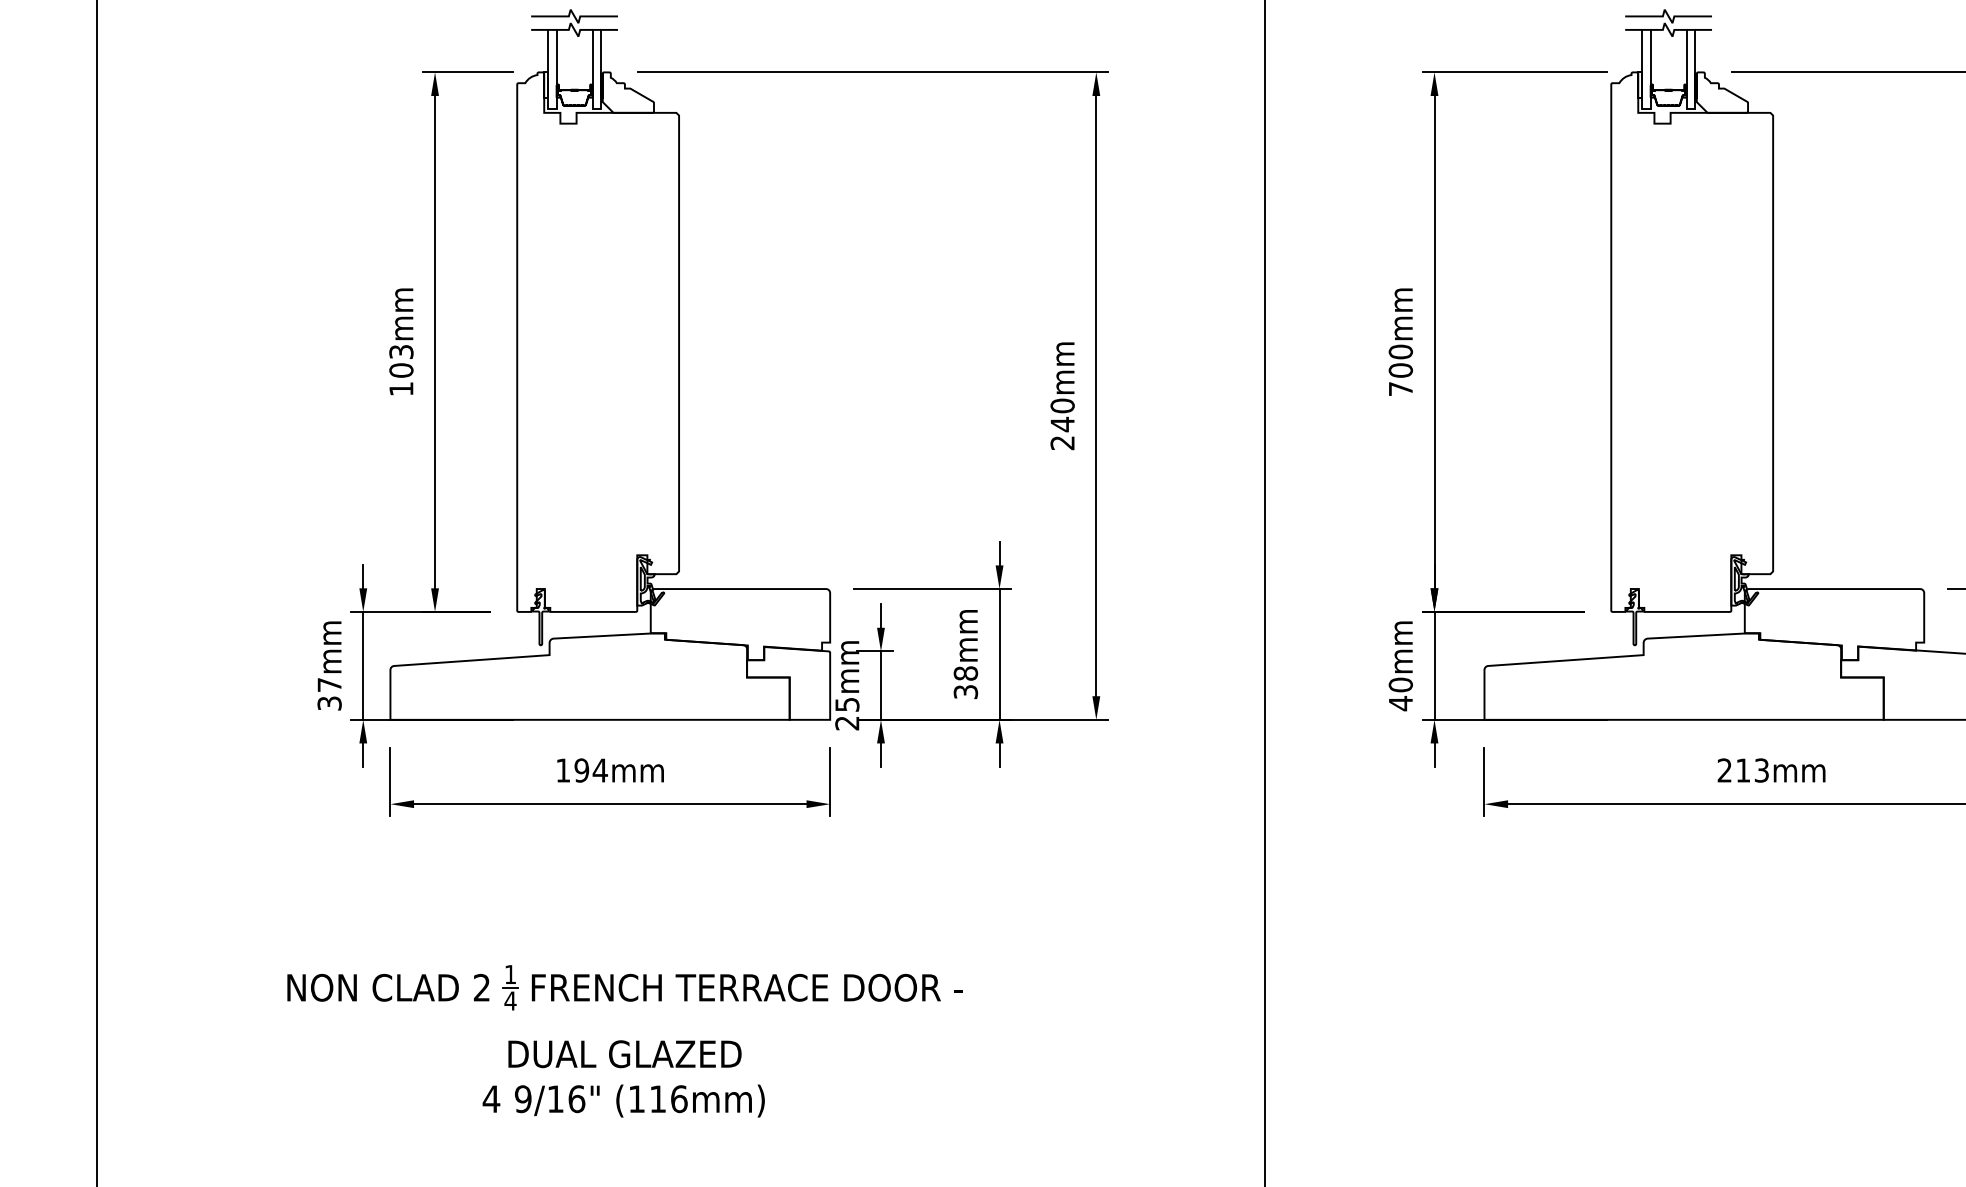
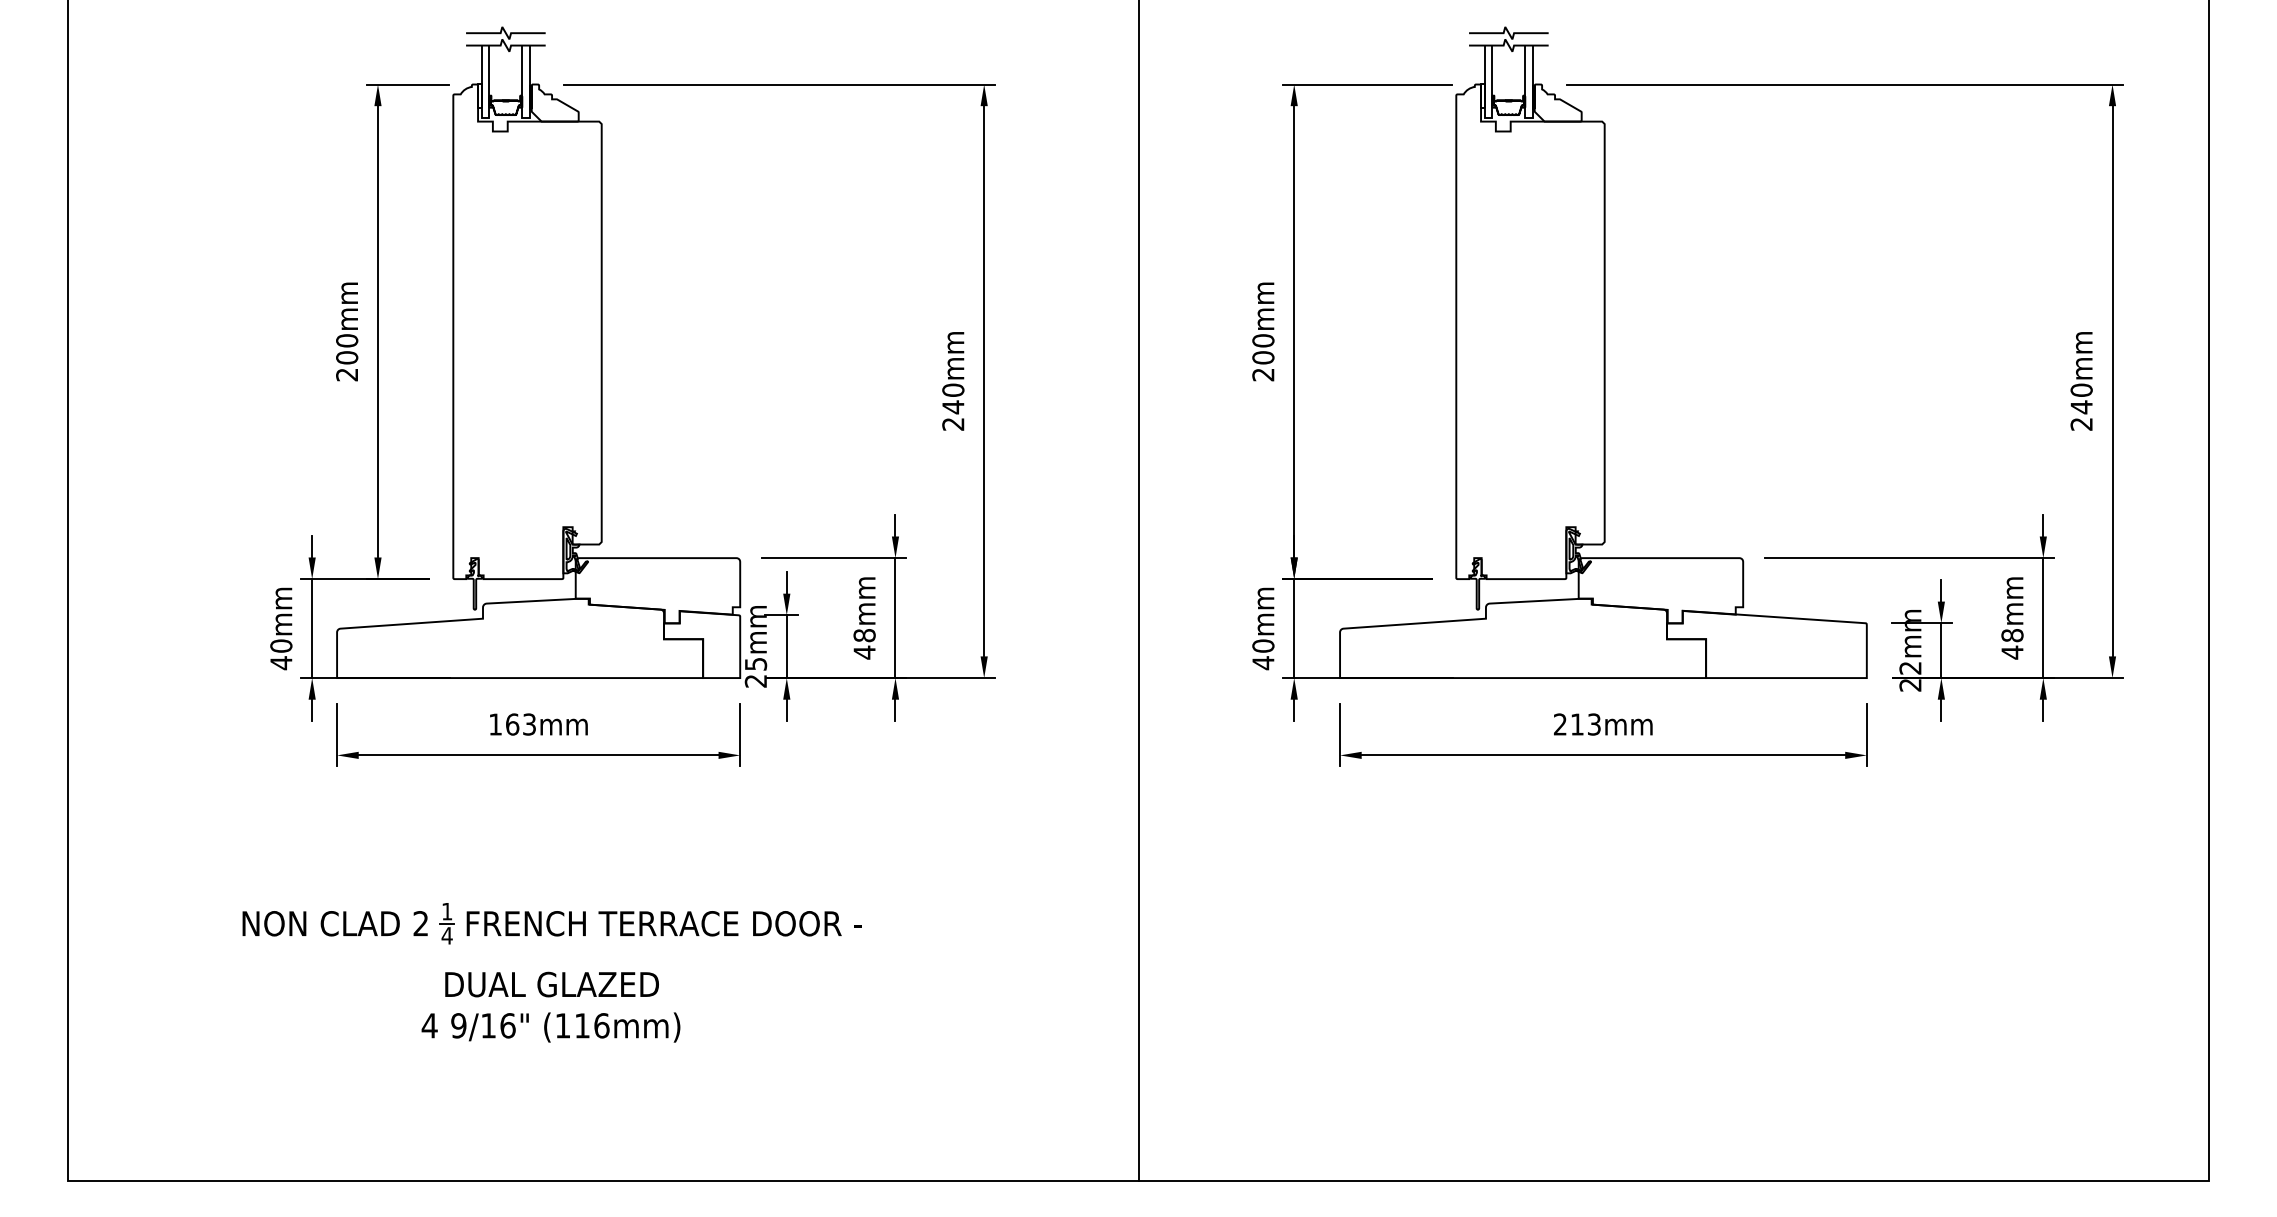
text: (401, 370) -> (347, 357), 103mm -> 200mm
text: (1400, 388) -> (1263, 374), 700mm -> 200mm
text: (965, 691) -> (864, 652), 38mm -> 48mm
text: (329, 694) -> (281, 654), 37mm -> 40mm
text: (590, 770) -> (520, 724), 194mm -> 163mm

